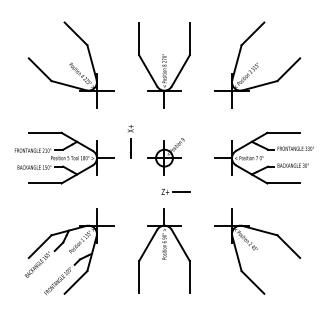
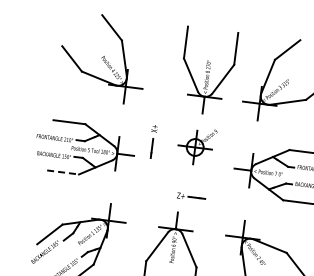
part: (164, 65) -> (207, 71), moved
part: (165, 156) -> (196, 145), moved
line: (46, 183) -> (64, 172), solid -> dashed

